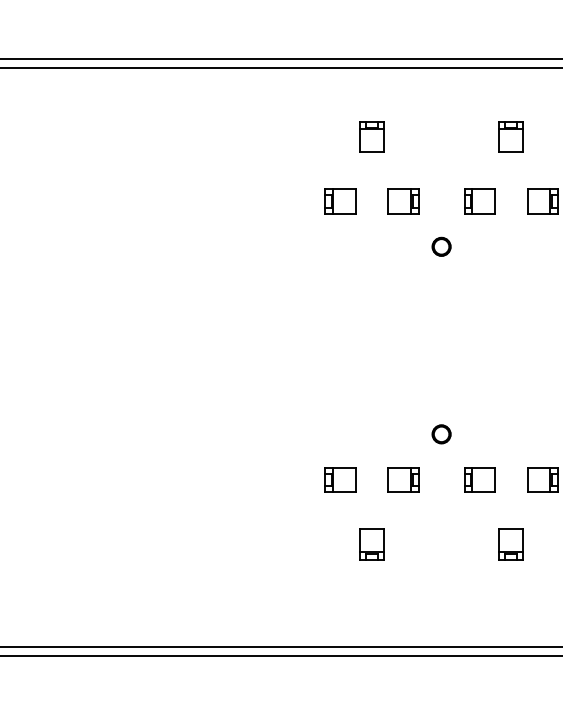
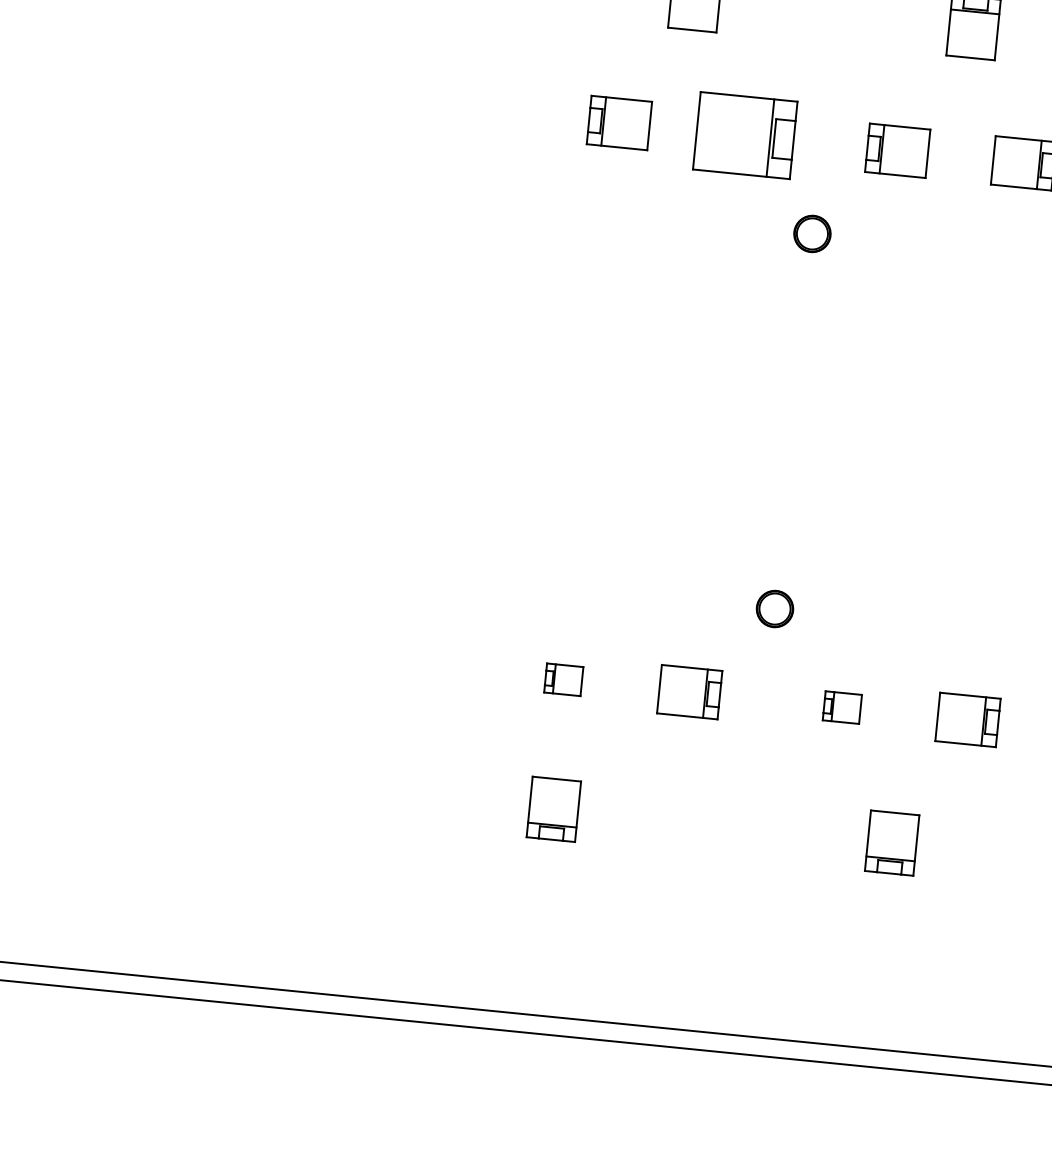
part: (403, 201) -> (745, 135), size x1.6
part: (340, 479) -> (563, 679), size x0.6
part: (479, 479) -> (841, 706), size x0.6
part: (371, 544) -> (552, 809), moved

